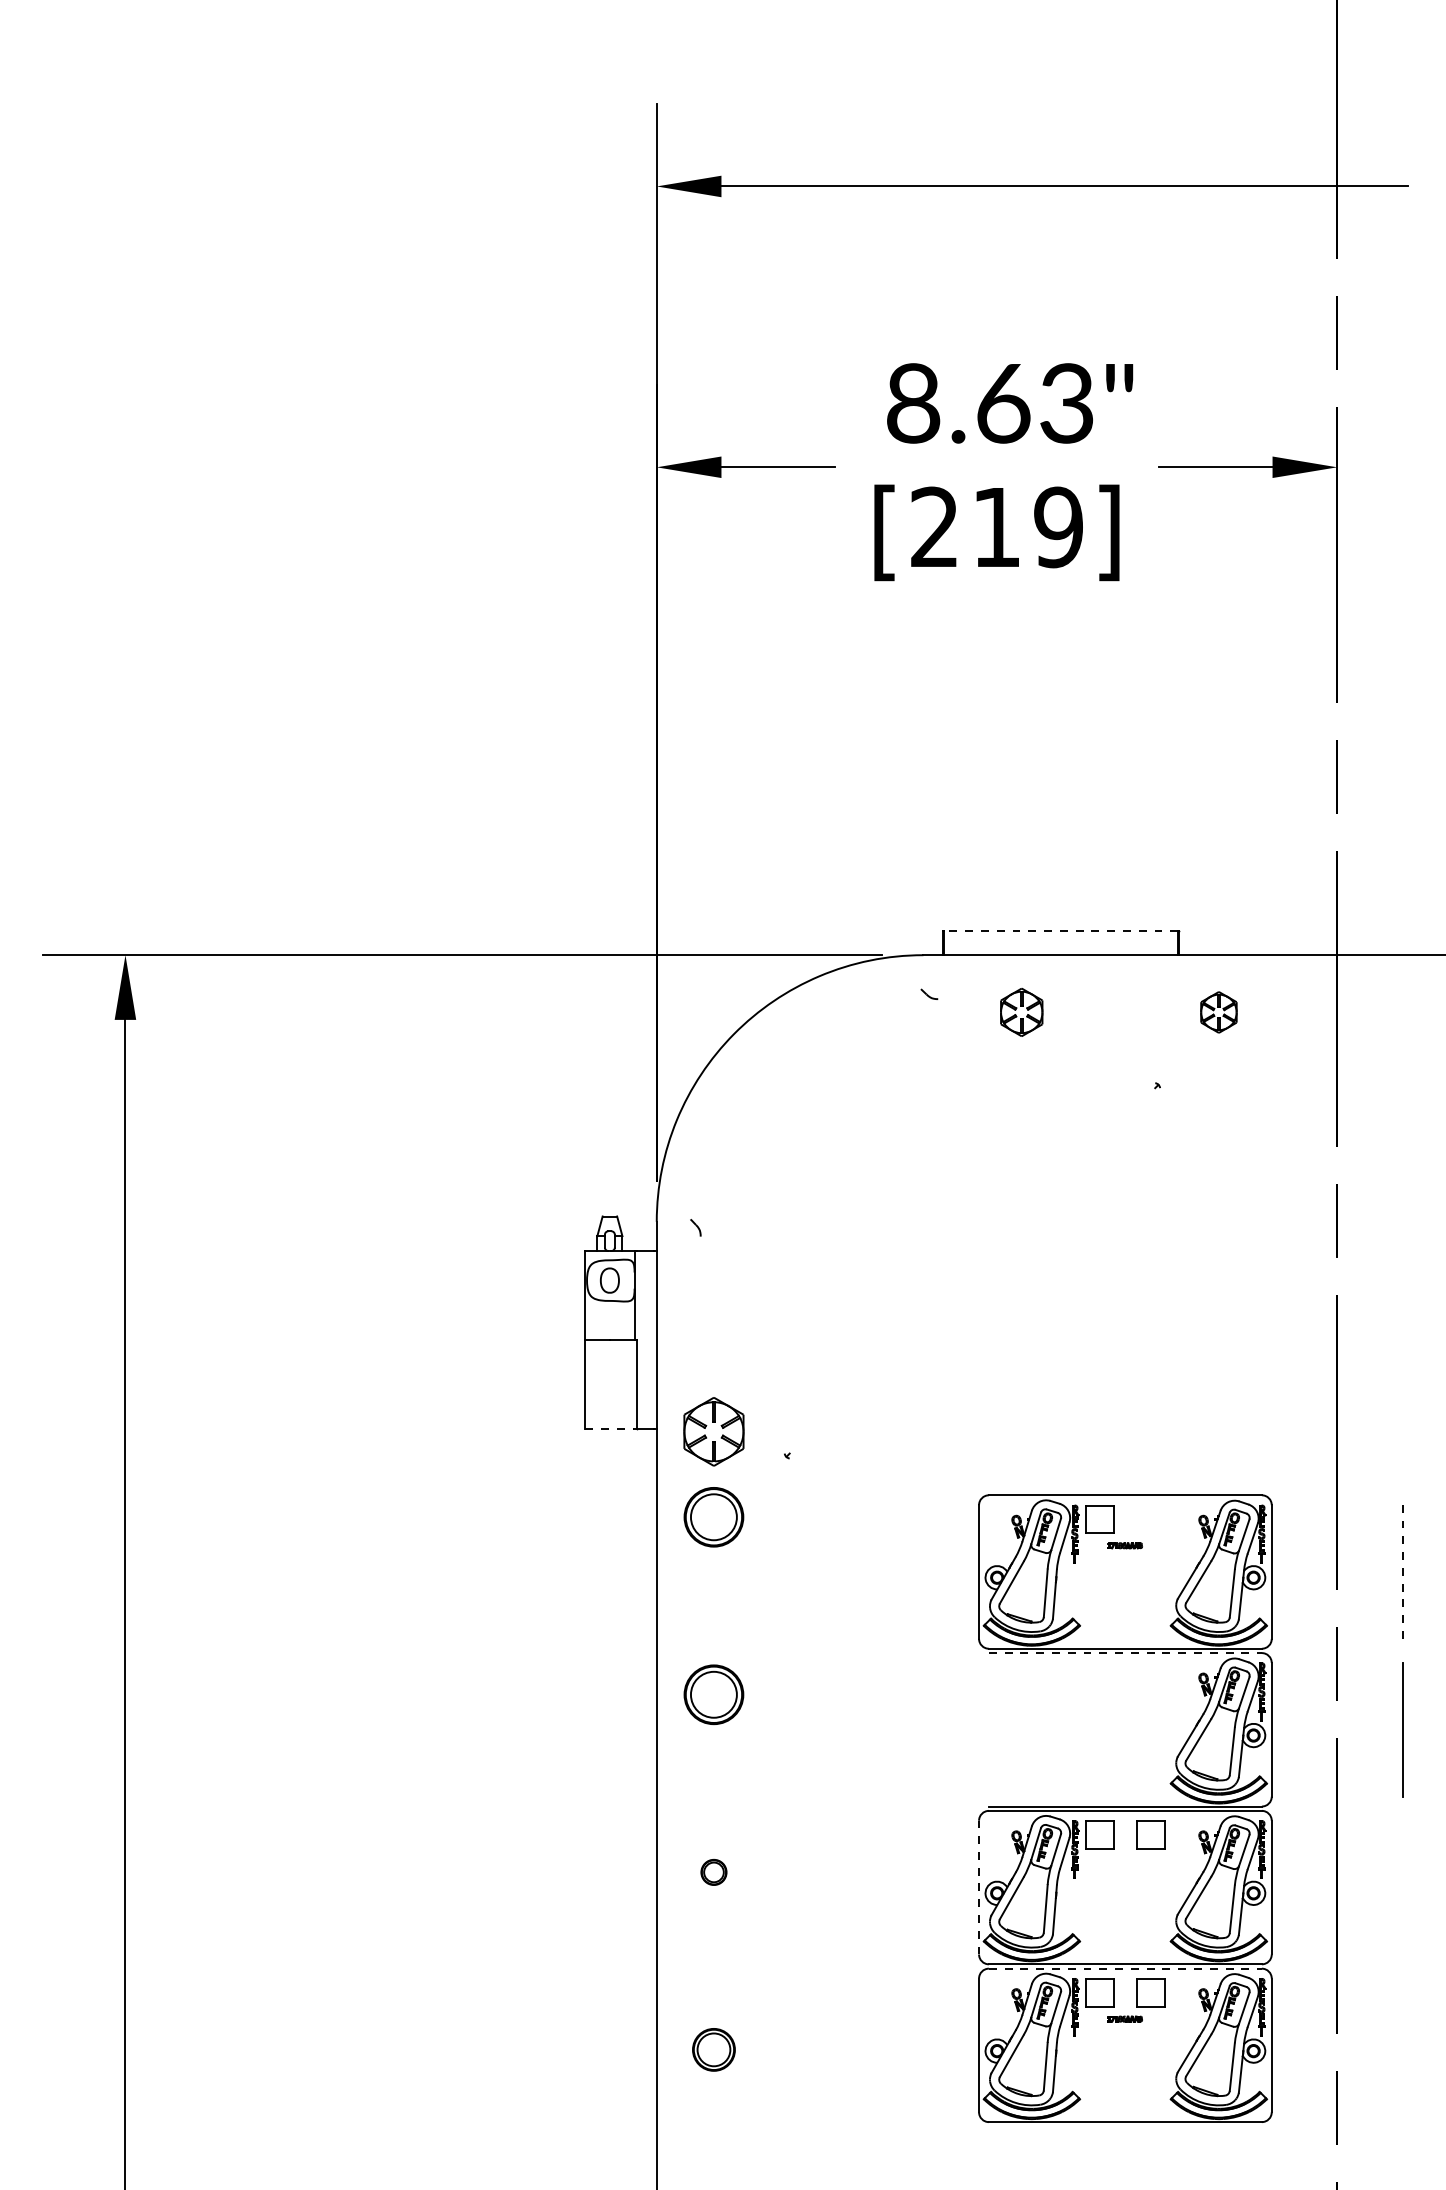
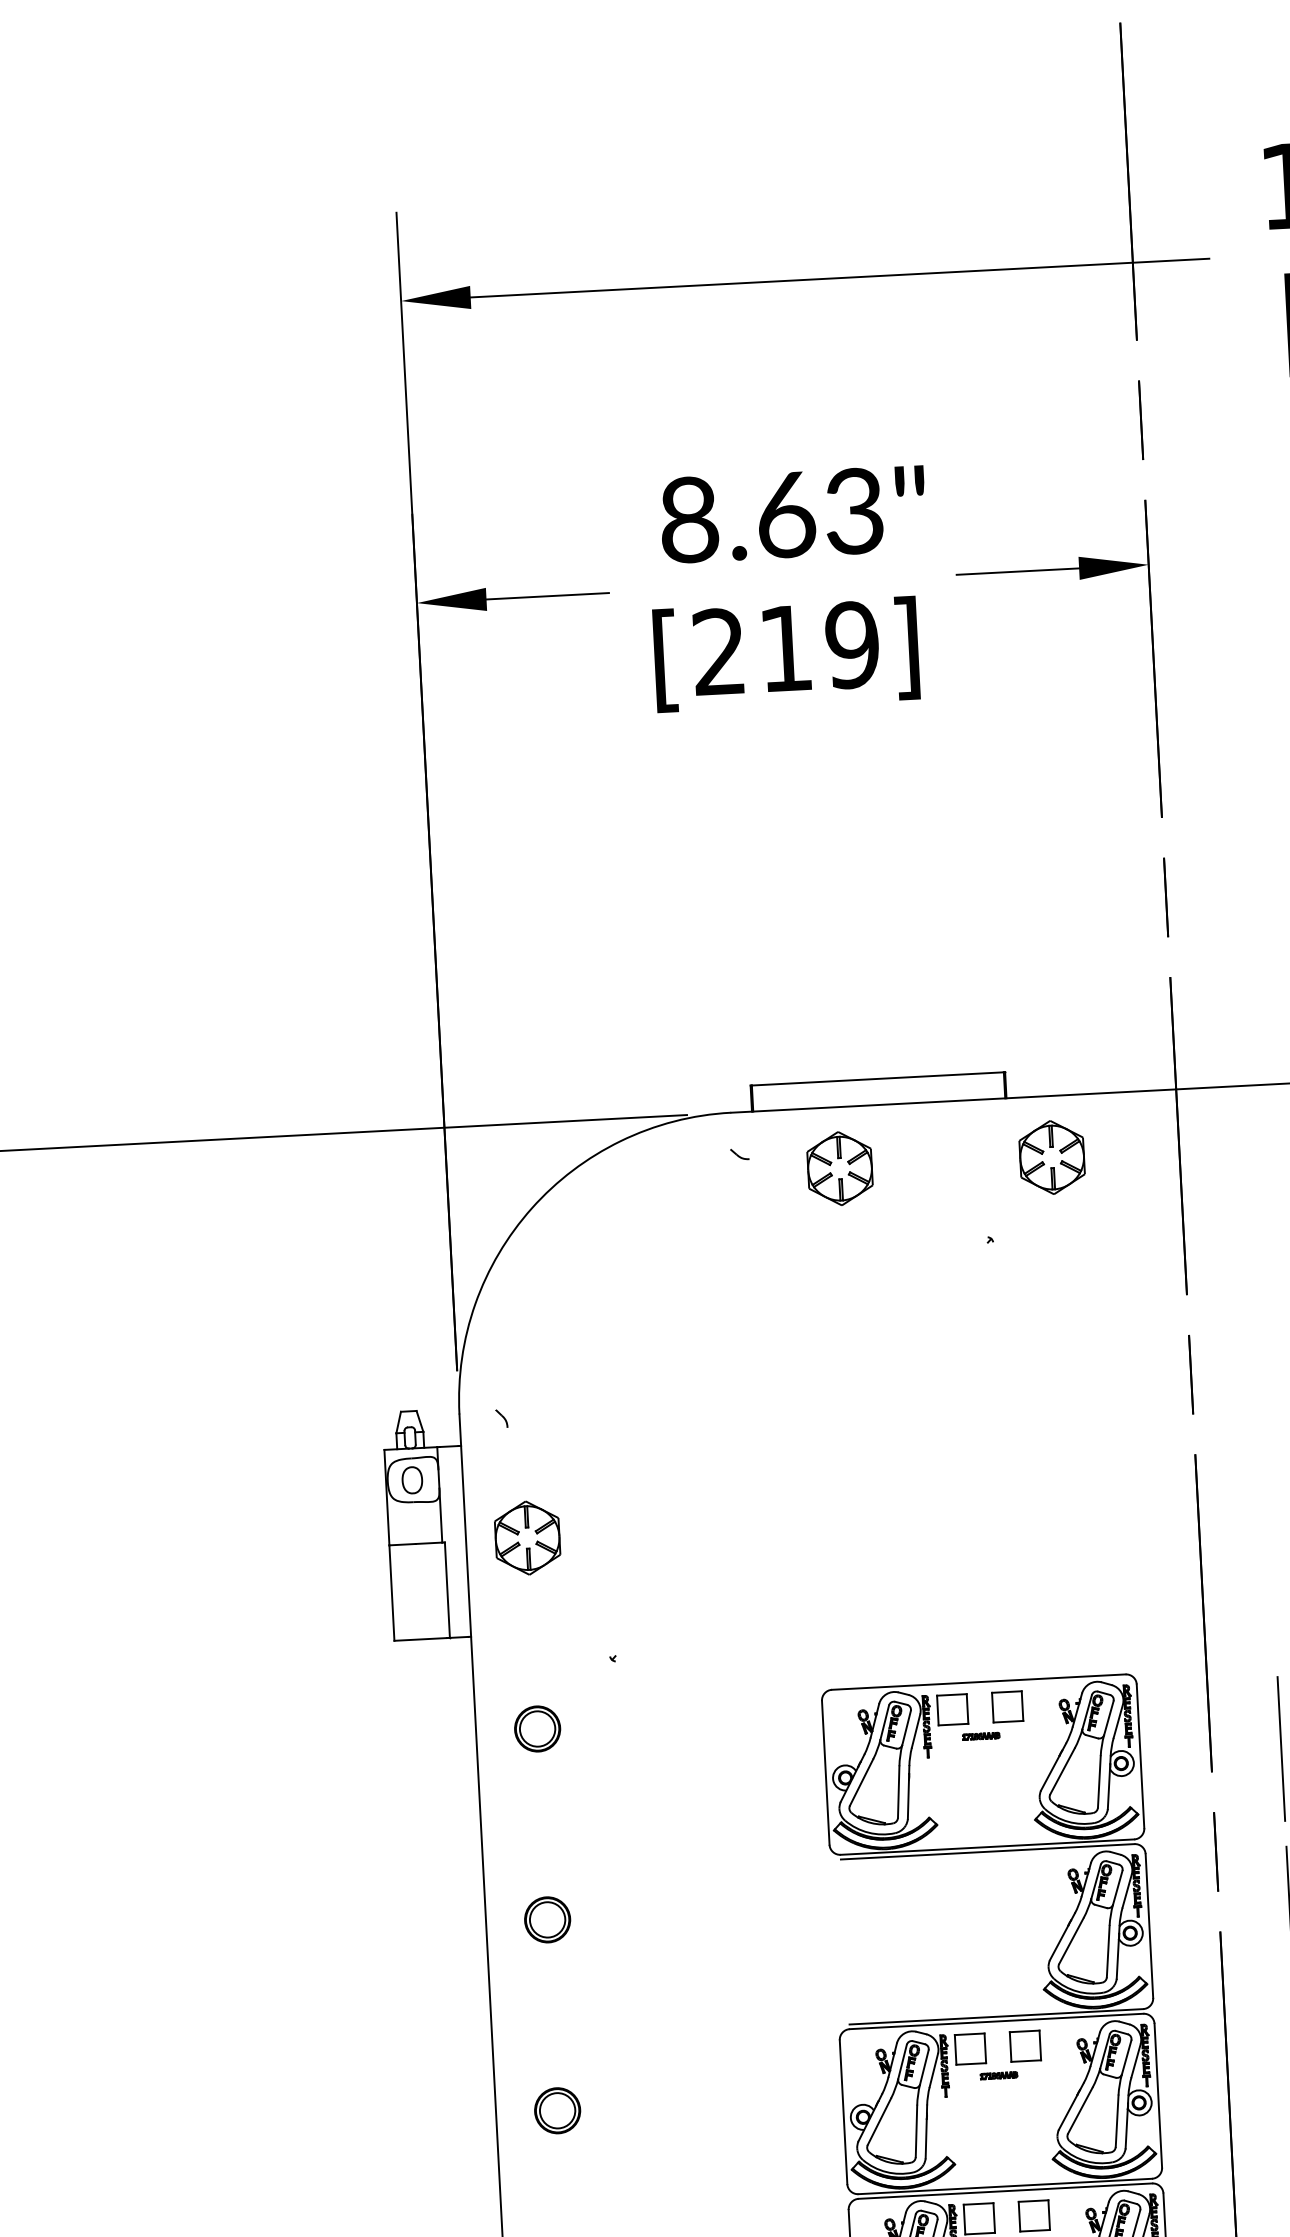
line: (1060, 930) -> (877, 1078), dashed -> solid
part: (1021, 1012) -> (839, 1168), size x1.43
part: (1218, 1012) -> (1051, 1157), size x1.67
line: (610, 1428) -> (421, 1639), dashed -> solid
part: (713, 1431) -> (527, 1537), moved
part: (713, 1517) -> (537, 1729), size x0.71
part: (1150, 1519) -> (1007, 1706), added
line: (1402, 1572) -> (1281, 1749), dashed -> solid
line: (1125, 1653) -> (987, 1852), dashed -> solid
part: (713, 1694) -> (547, 1919), size x0.71
part: (1124, 1860) -> (998, 2074), added
part: (713, 1872) -> (557, 2110), size x1.67
line: (979, 1887) -> (844, 2112), dashed -> solid
line: (1125, 1968) -> (1005, 2190), dashed -> solid

